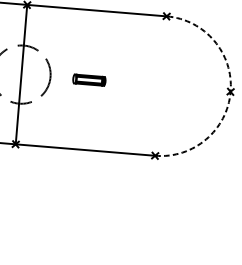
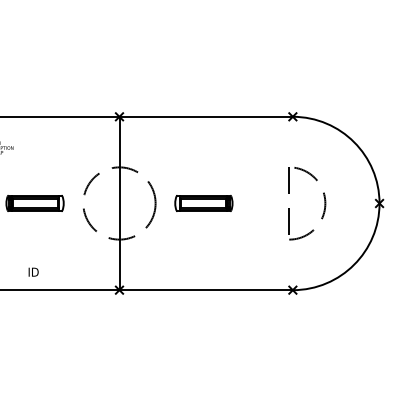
part: (89, 80) -> (203, 203), size x1.43
part: (186, 88) -> (324, 203), added
arc: (230, 91) -> (379, 203), dashed -> solid

